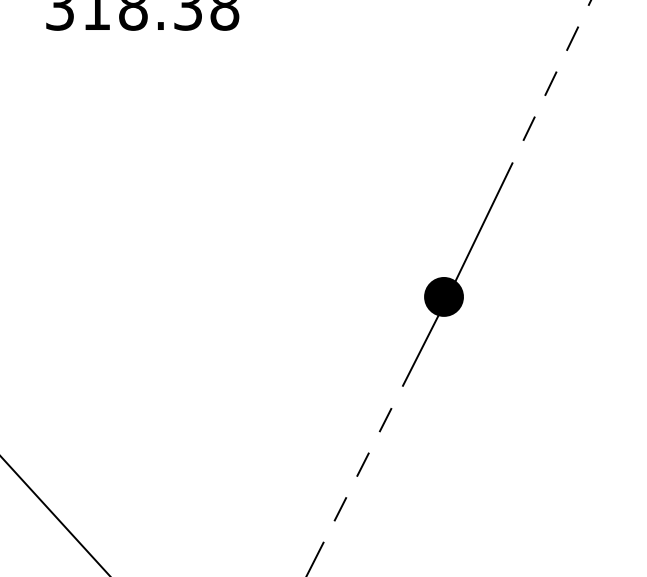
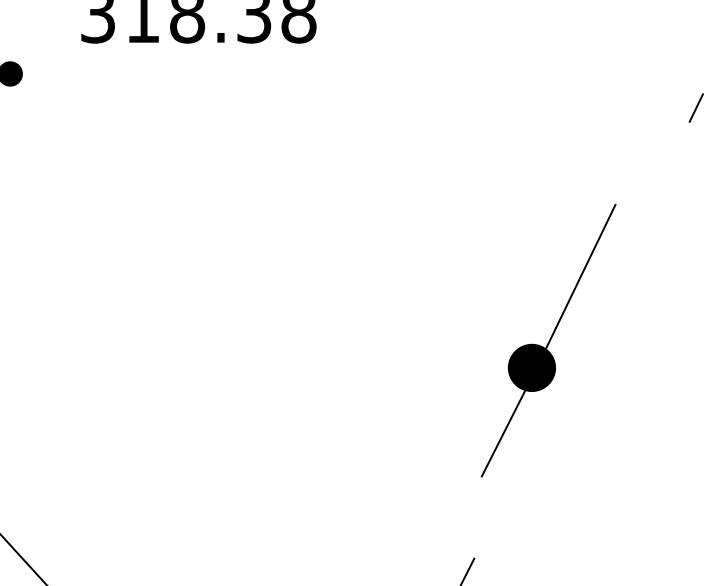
line: (528, 128) -> (669, 162), removed
part: (457, 274) -> (548, 340), moved
line: (385, 419) -> (494, 517), removed

